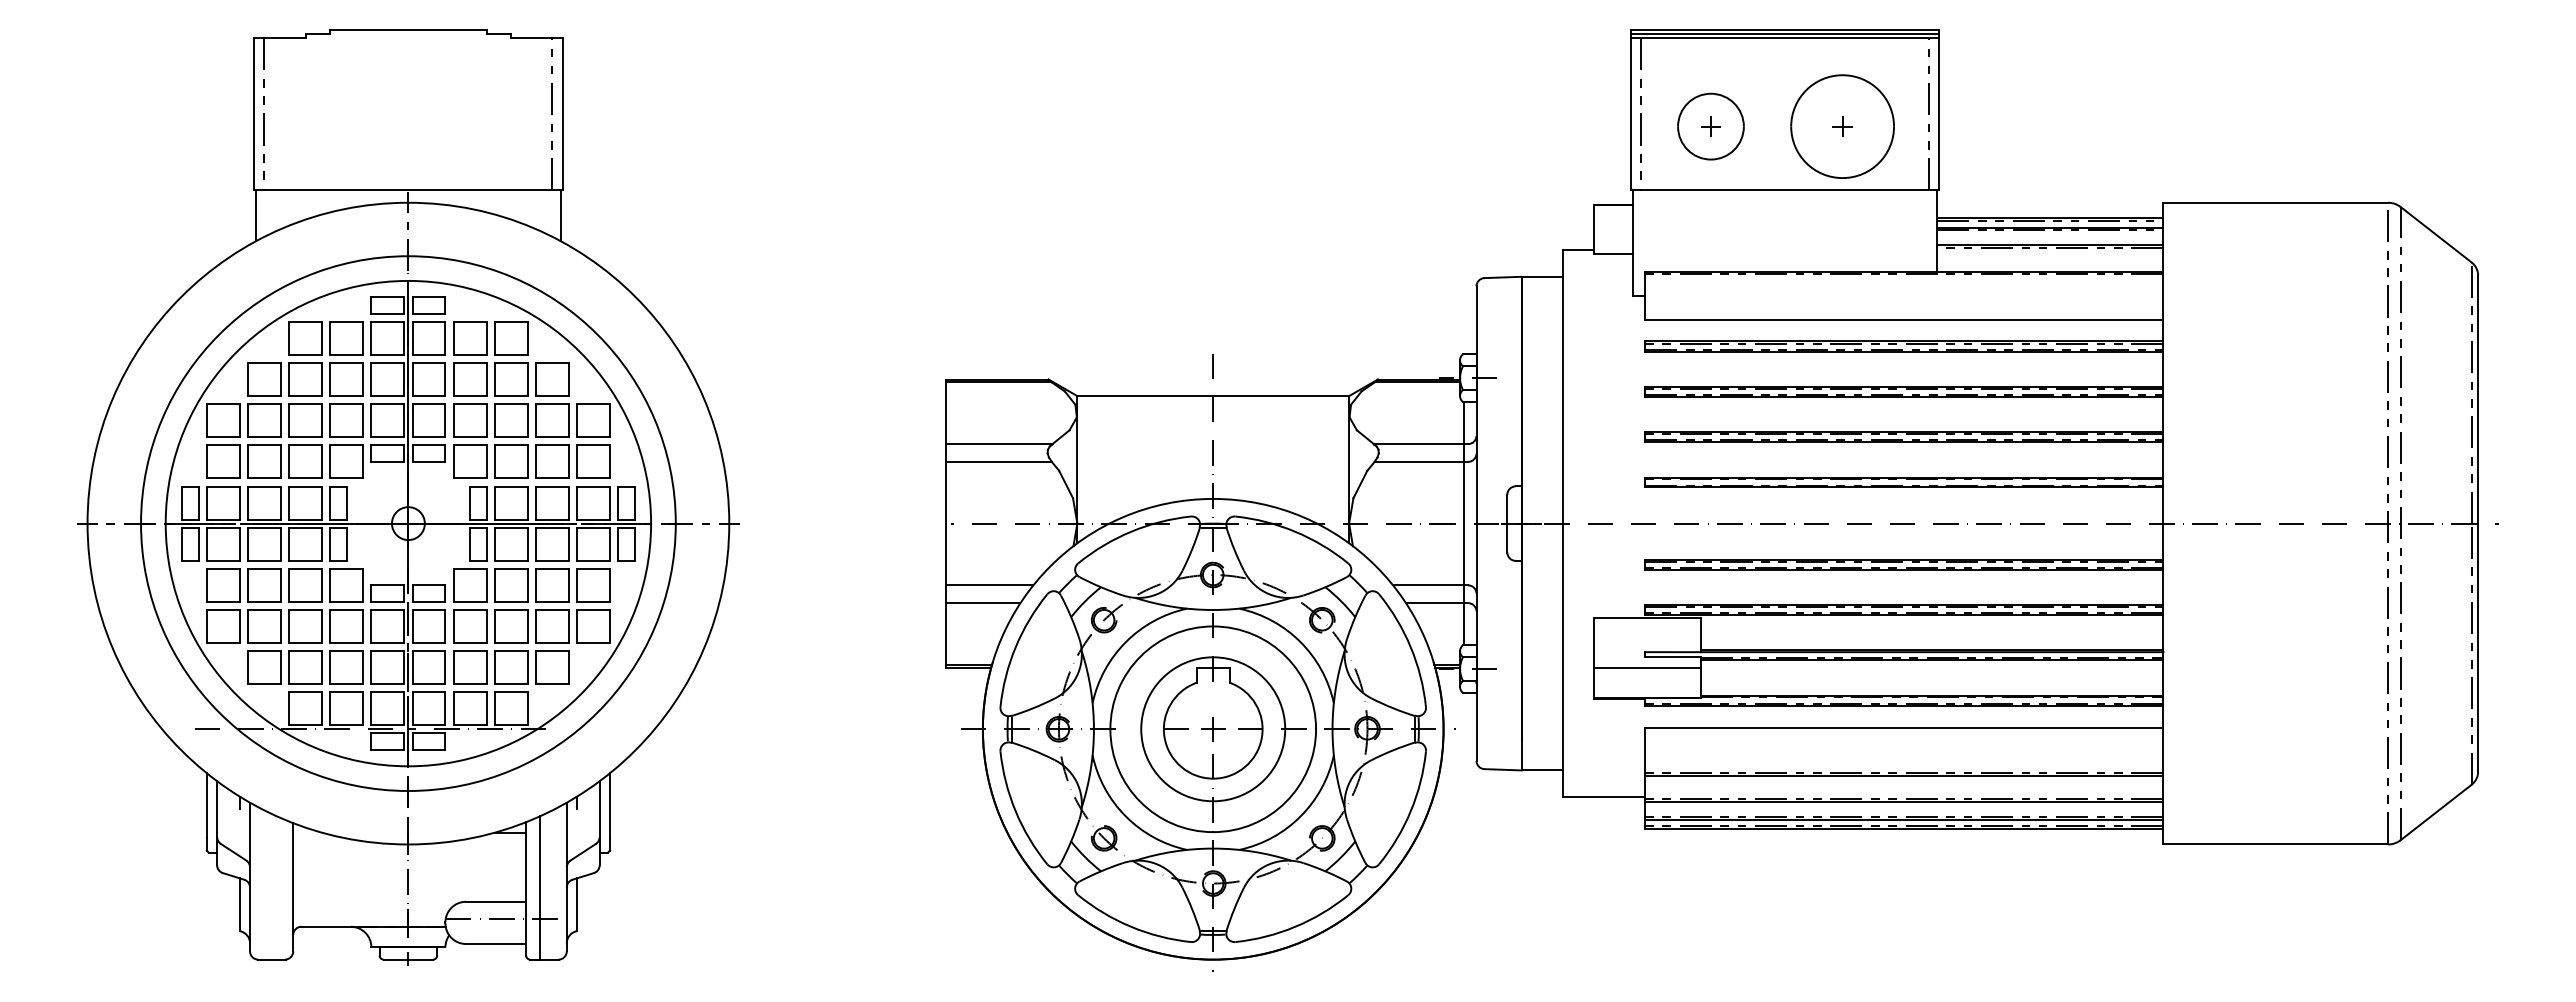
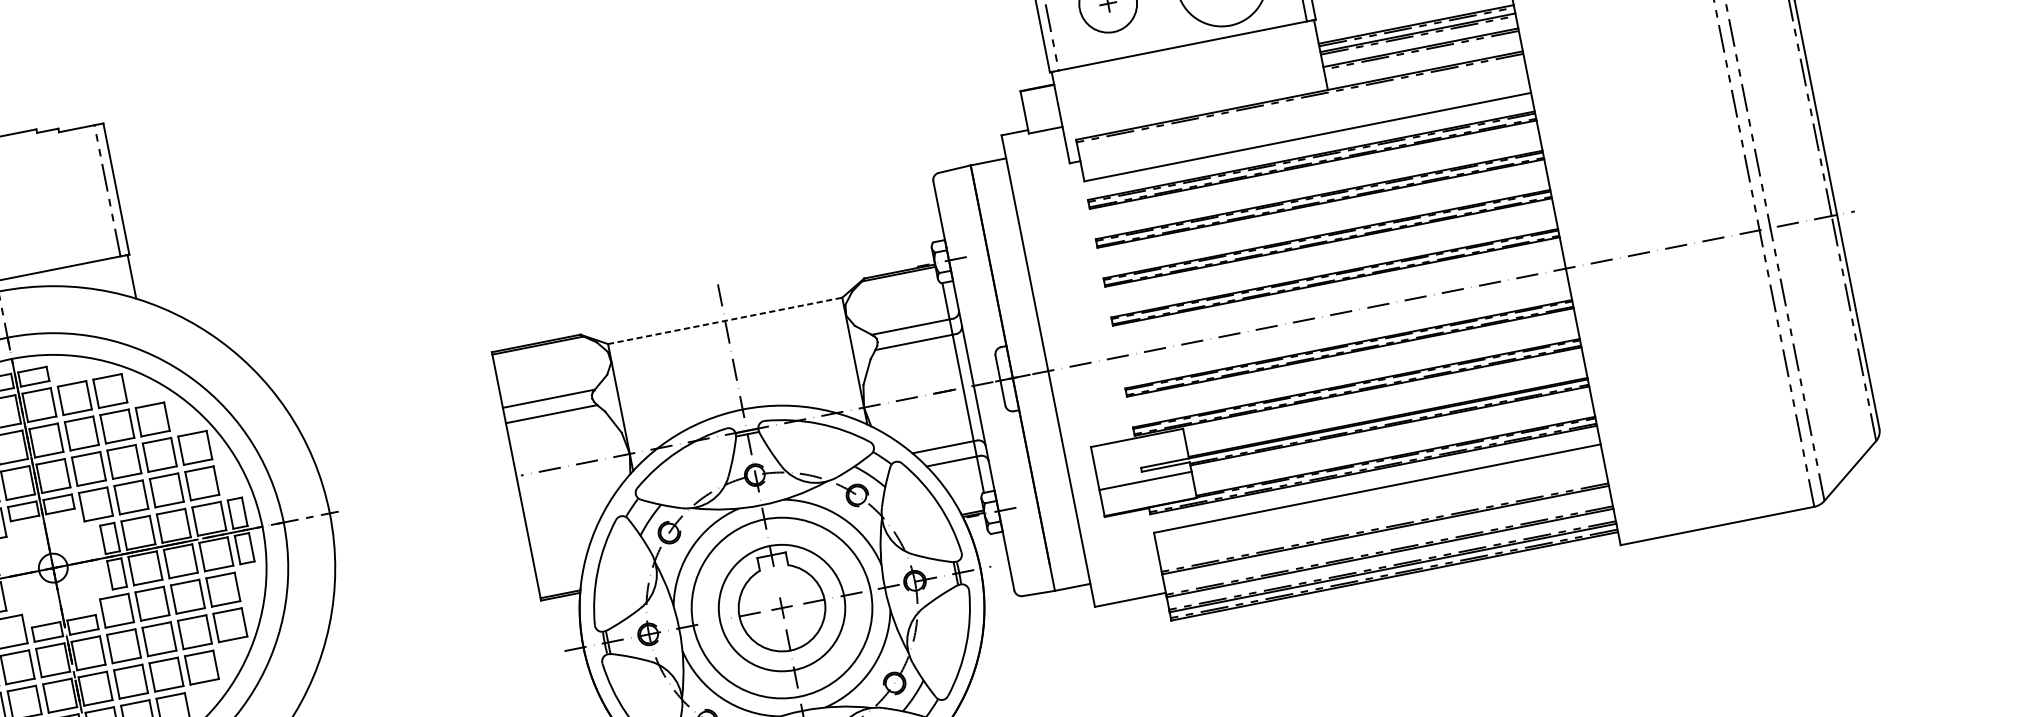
line: (1213, 396) -> (725, 321), solid -> dashed
line: (989, 585) -> (564, 522), removed
line: (982, 603) -> (561, 539), removed

